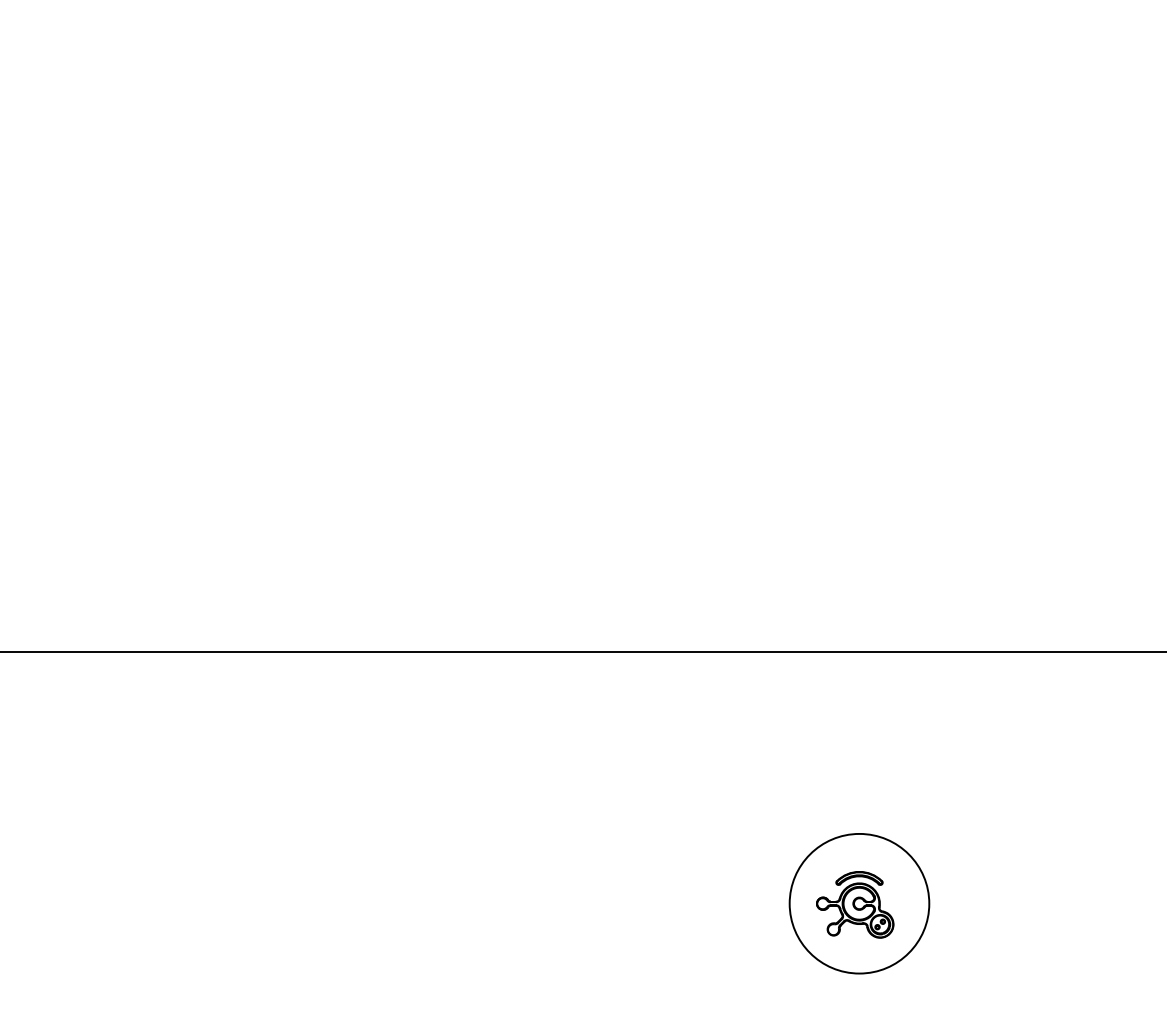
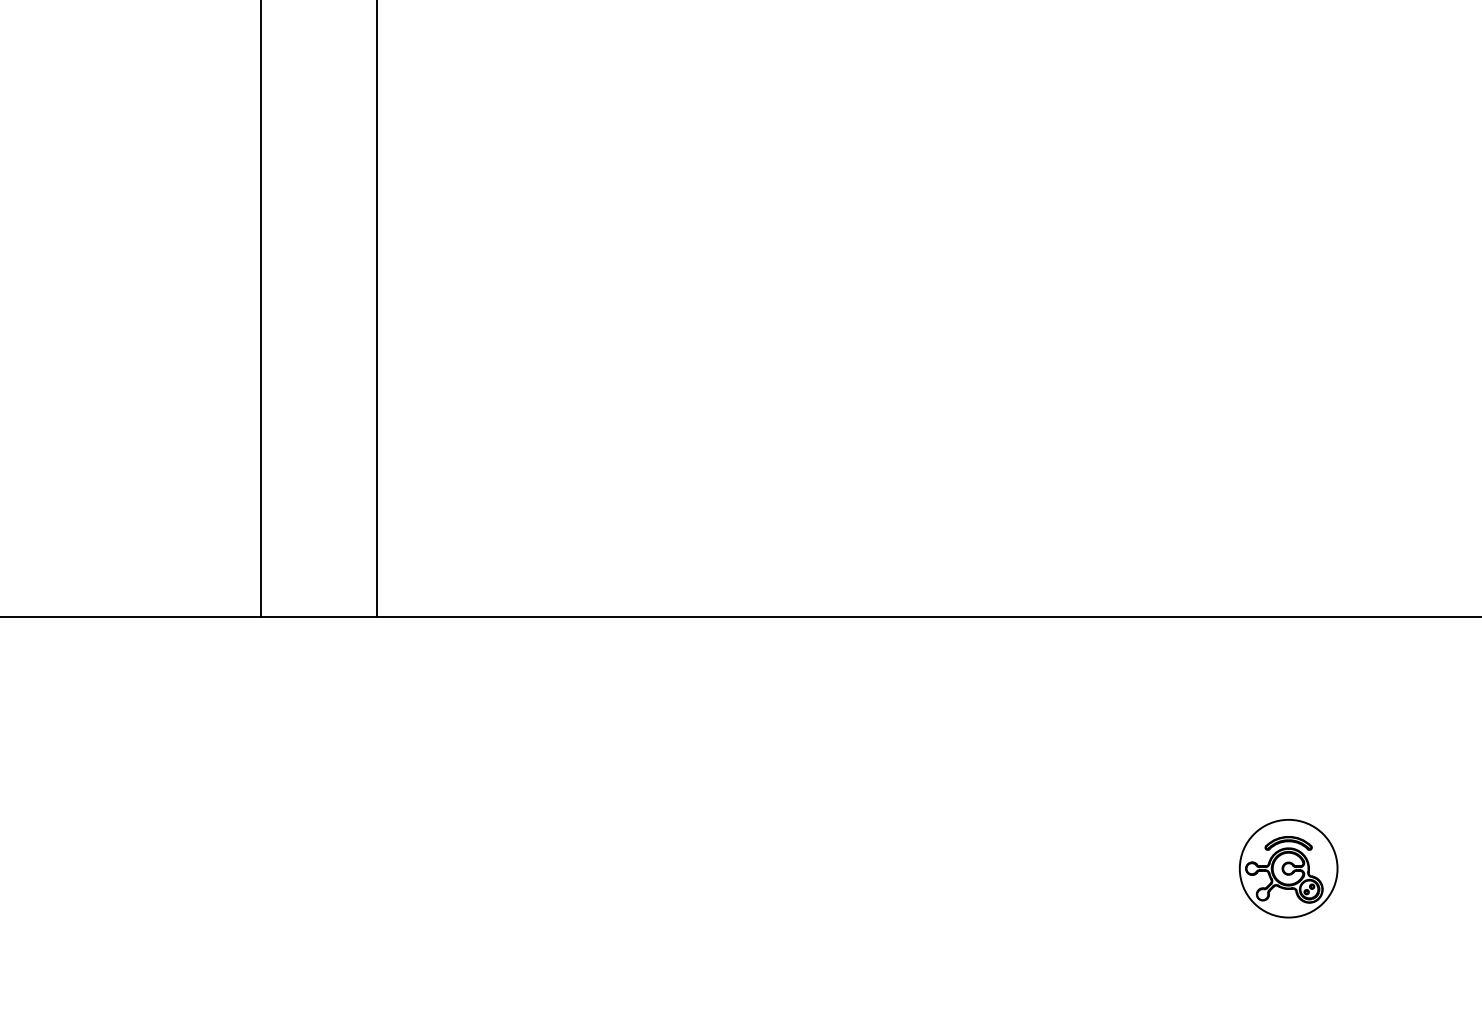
circle: (859, 903) -> (1288, 868), size x0.7

